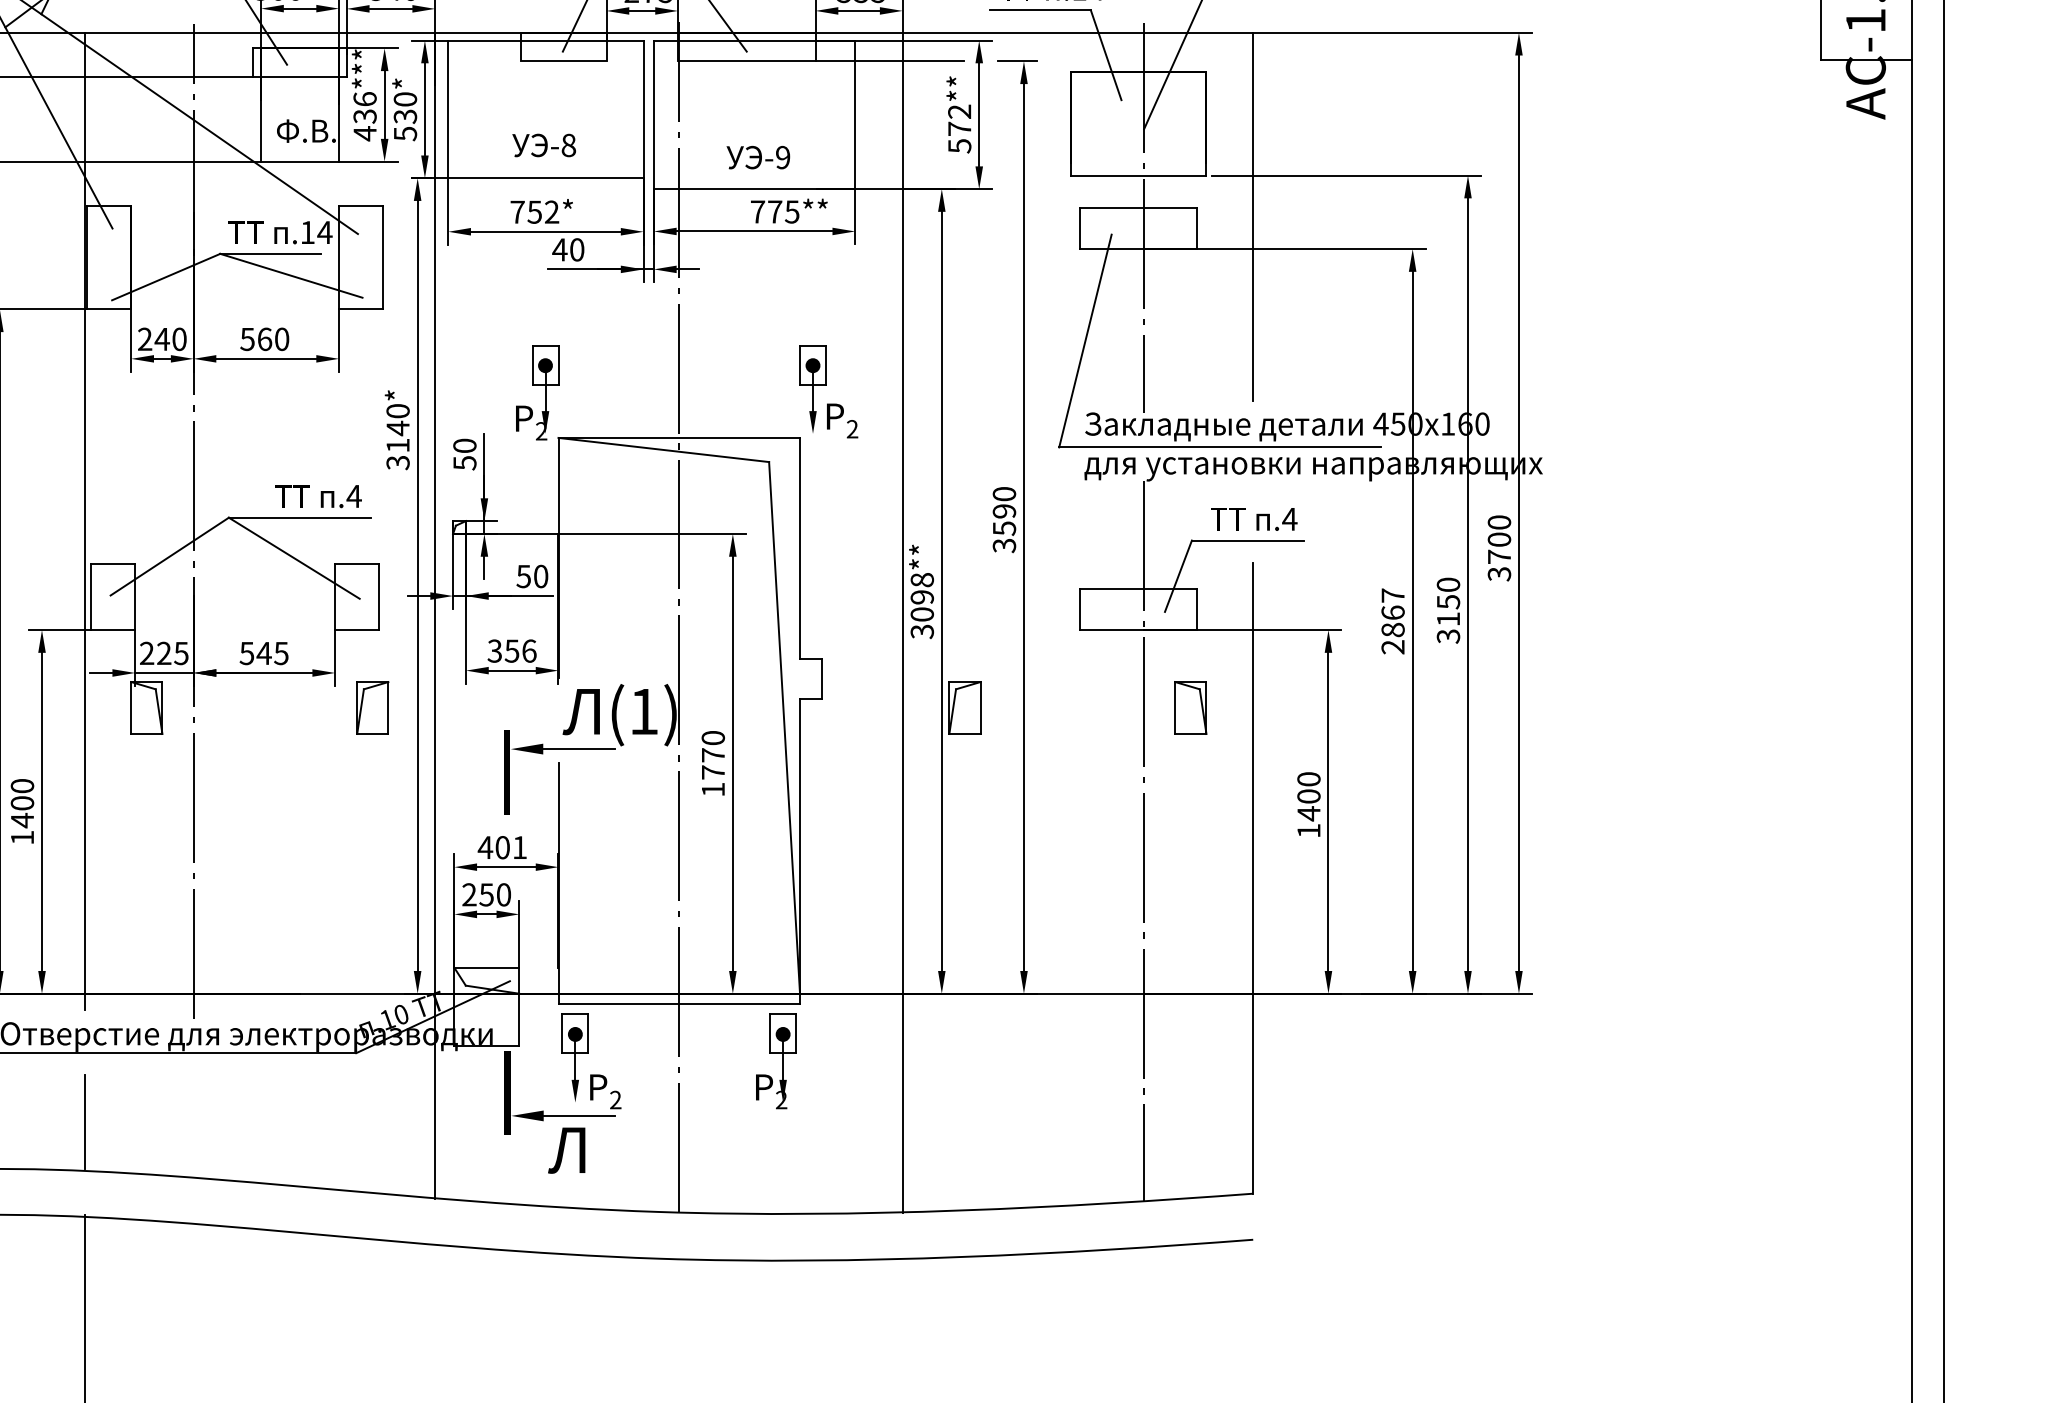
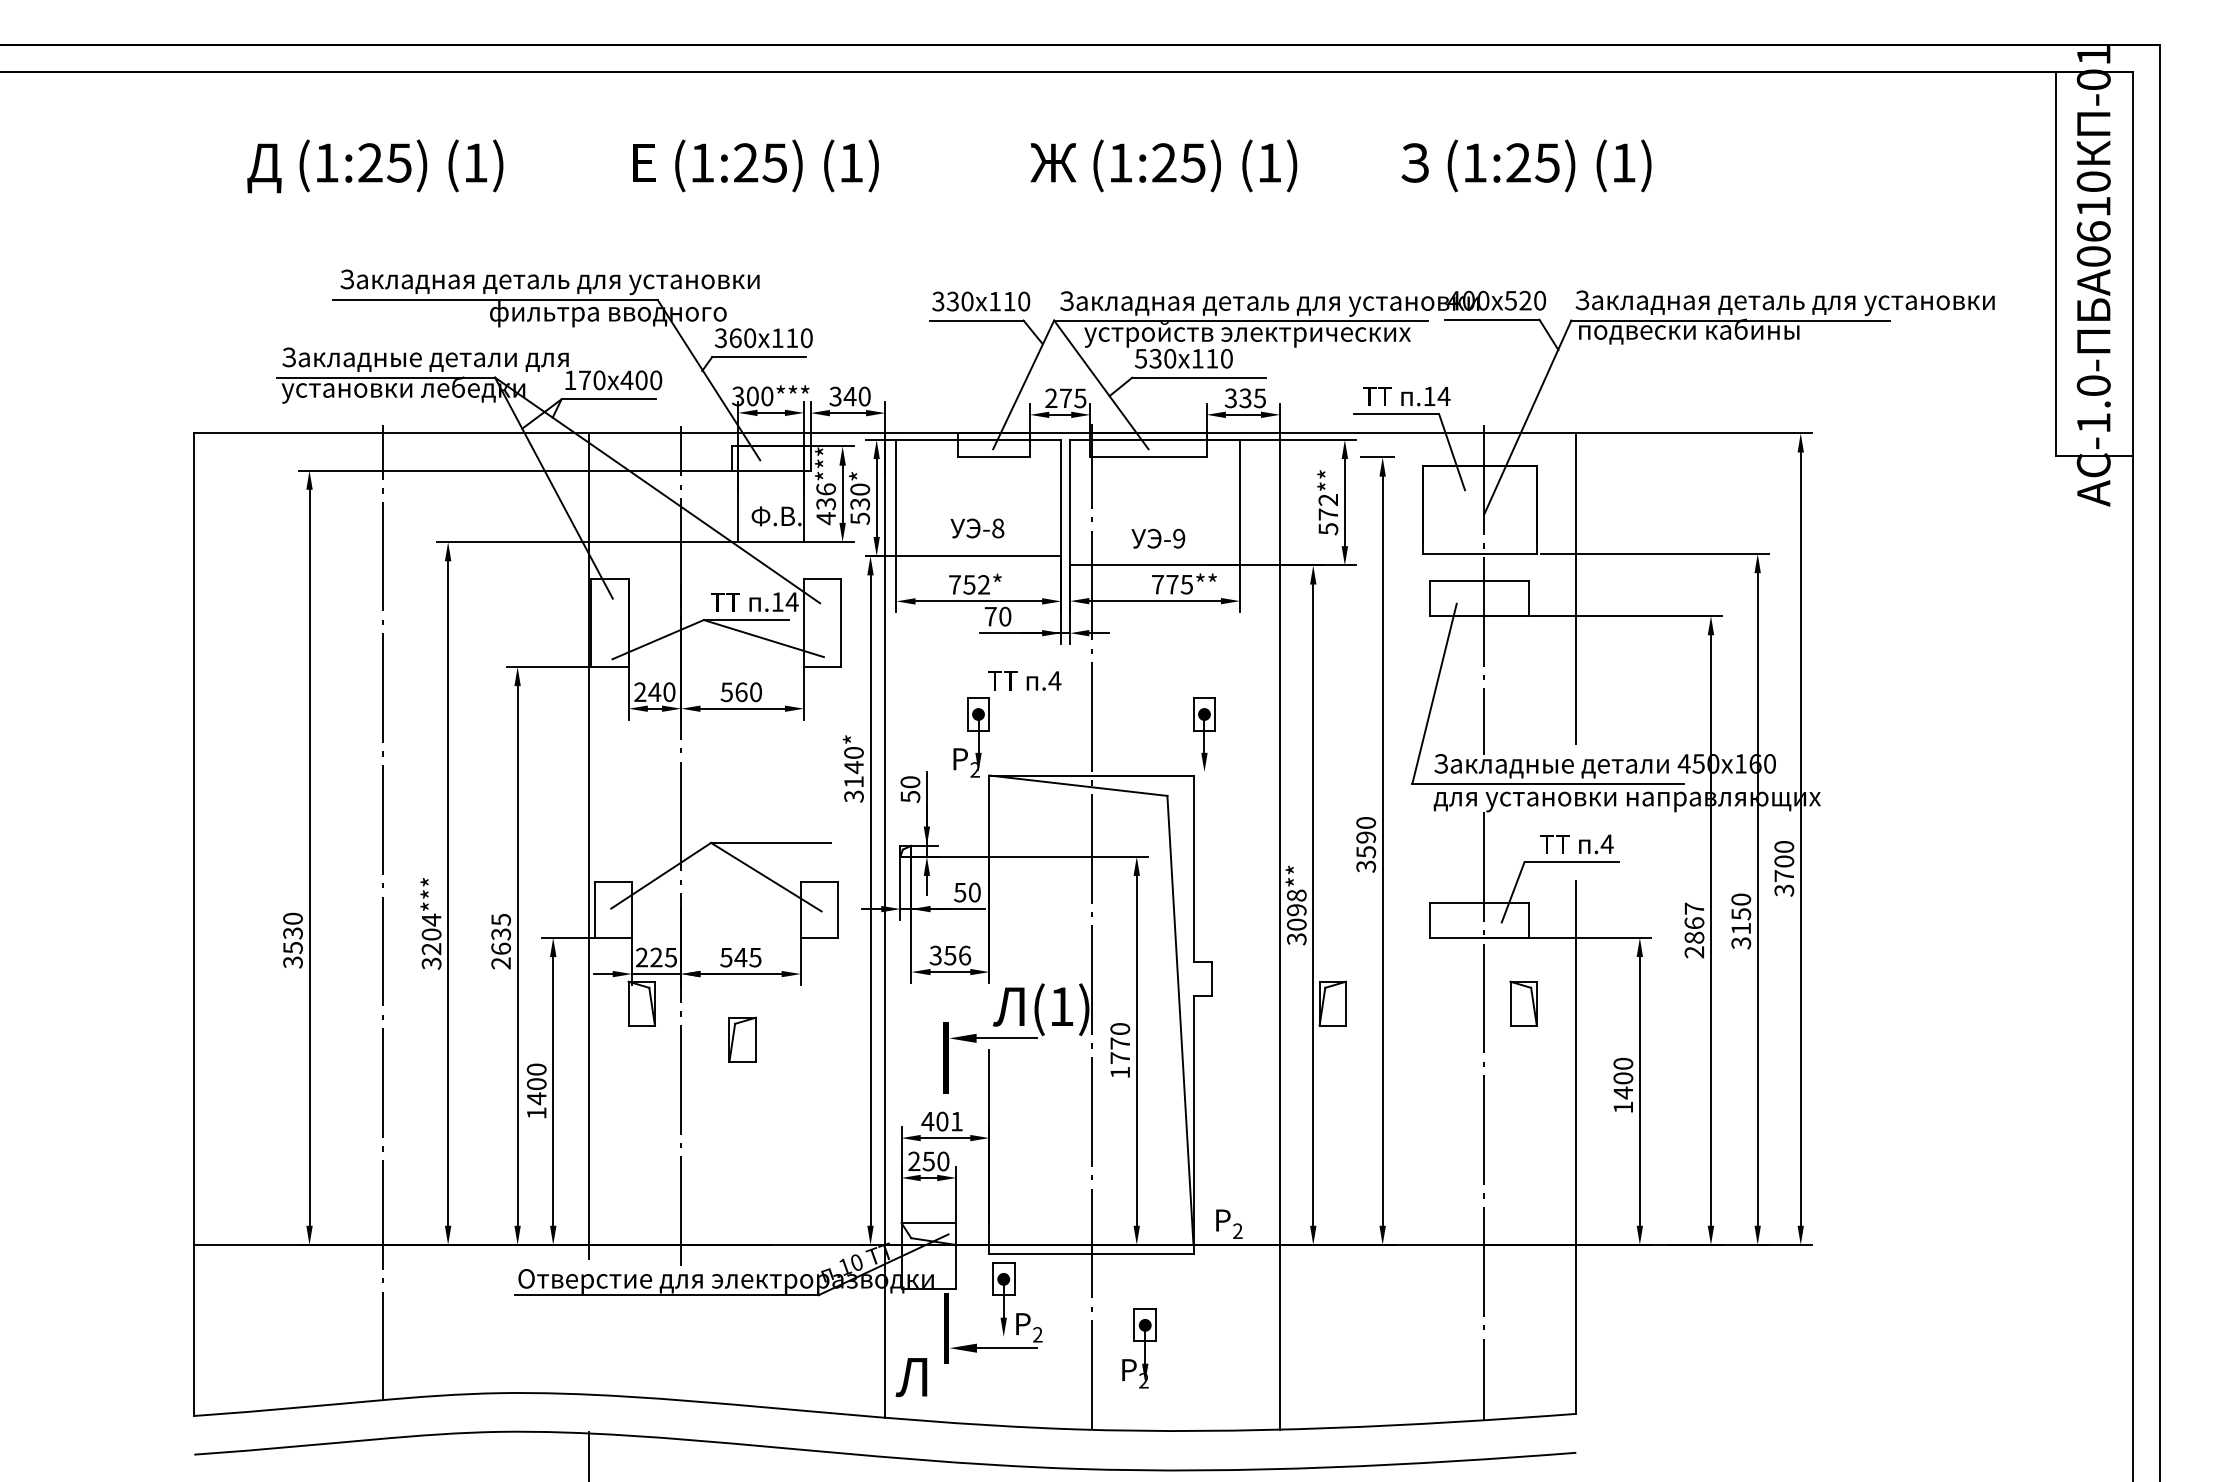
line: (889, 61) -> (1269, 457), removed
text: (559, 249) -> (990, 616), 40 -> 70
text: (842, 420) -> (1229, 1223), moved
text: (318, 495) -> (1024, 680), moved
part: (372, 707) -> (742, 1039), moved
part: (776, 1061) -> (1139, 1348), moved
line: (84, 1122) -> (589, 1353), removed
text: (566, 1150) -> (911, 1377), moved

